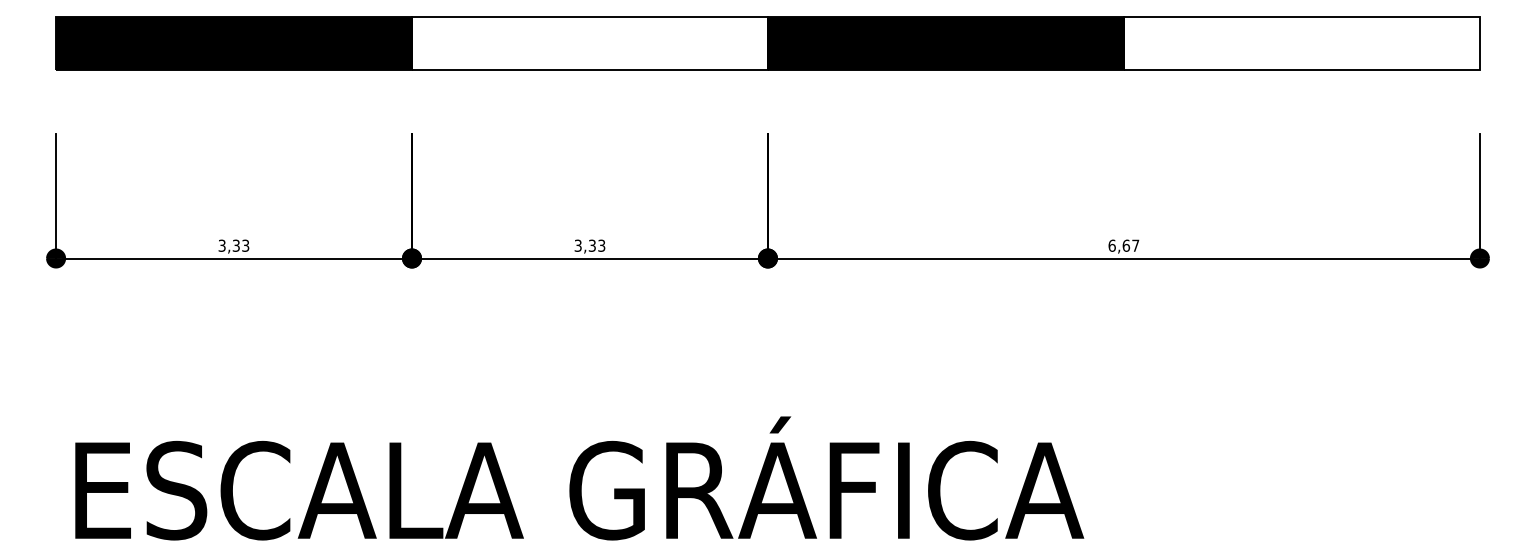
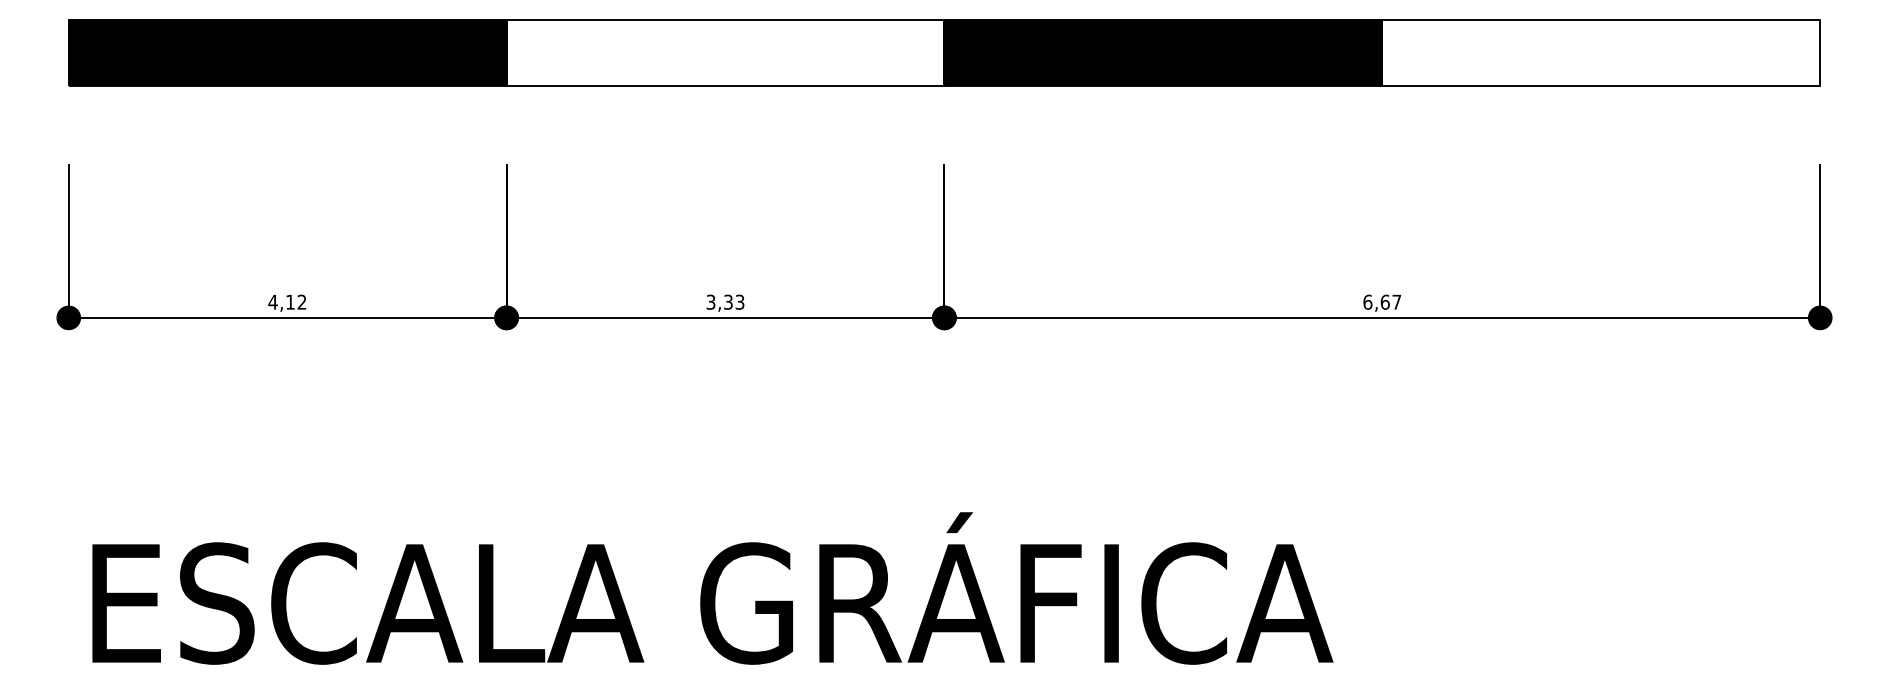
text: (233, 245) -> (287, 301), 3,33 -> 4,12

